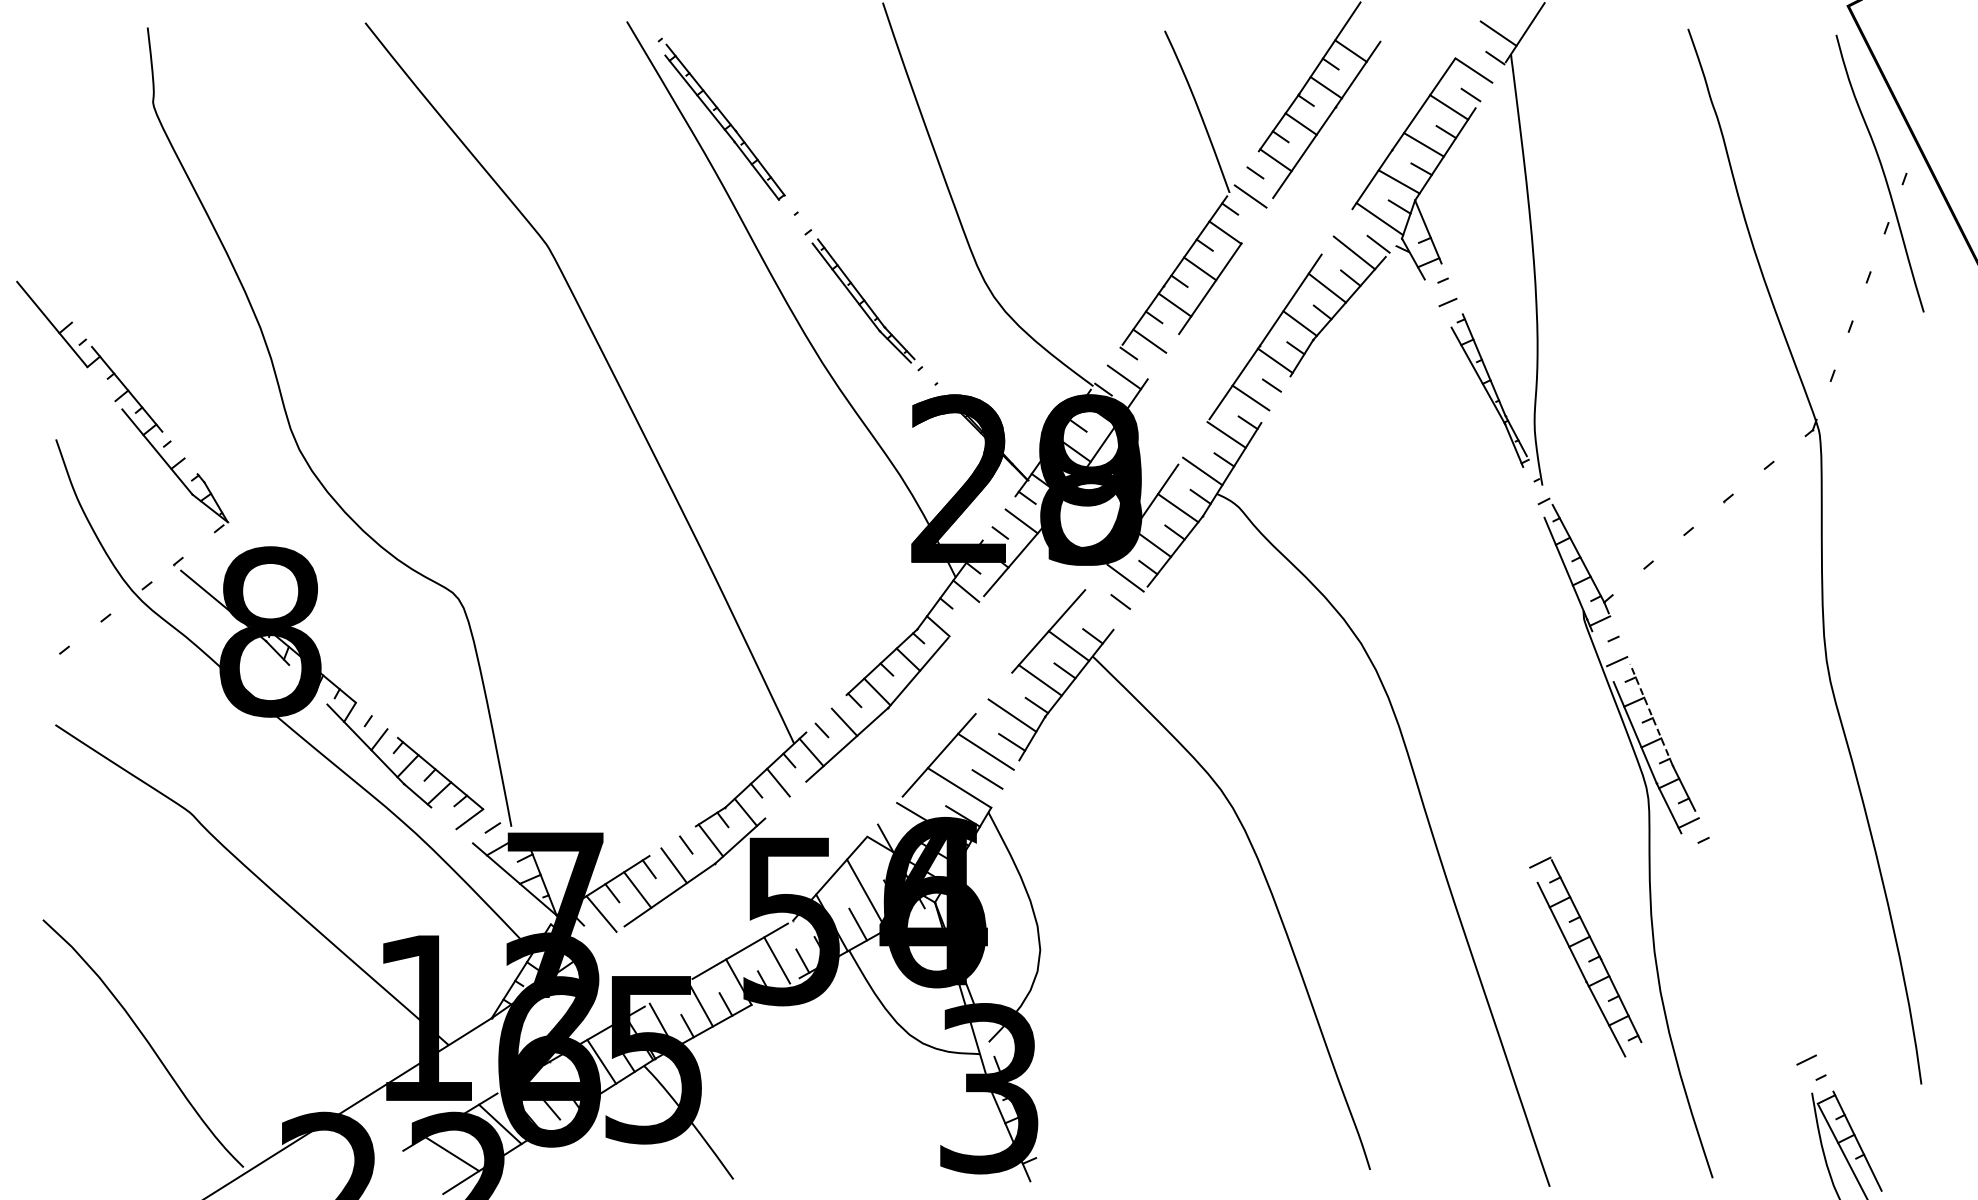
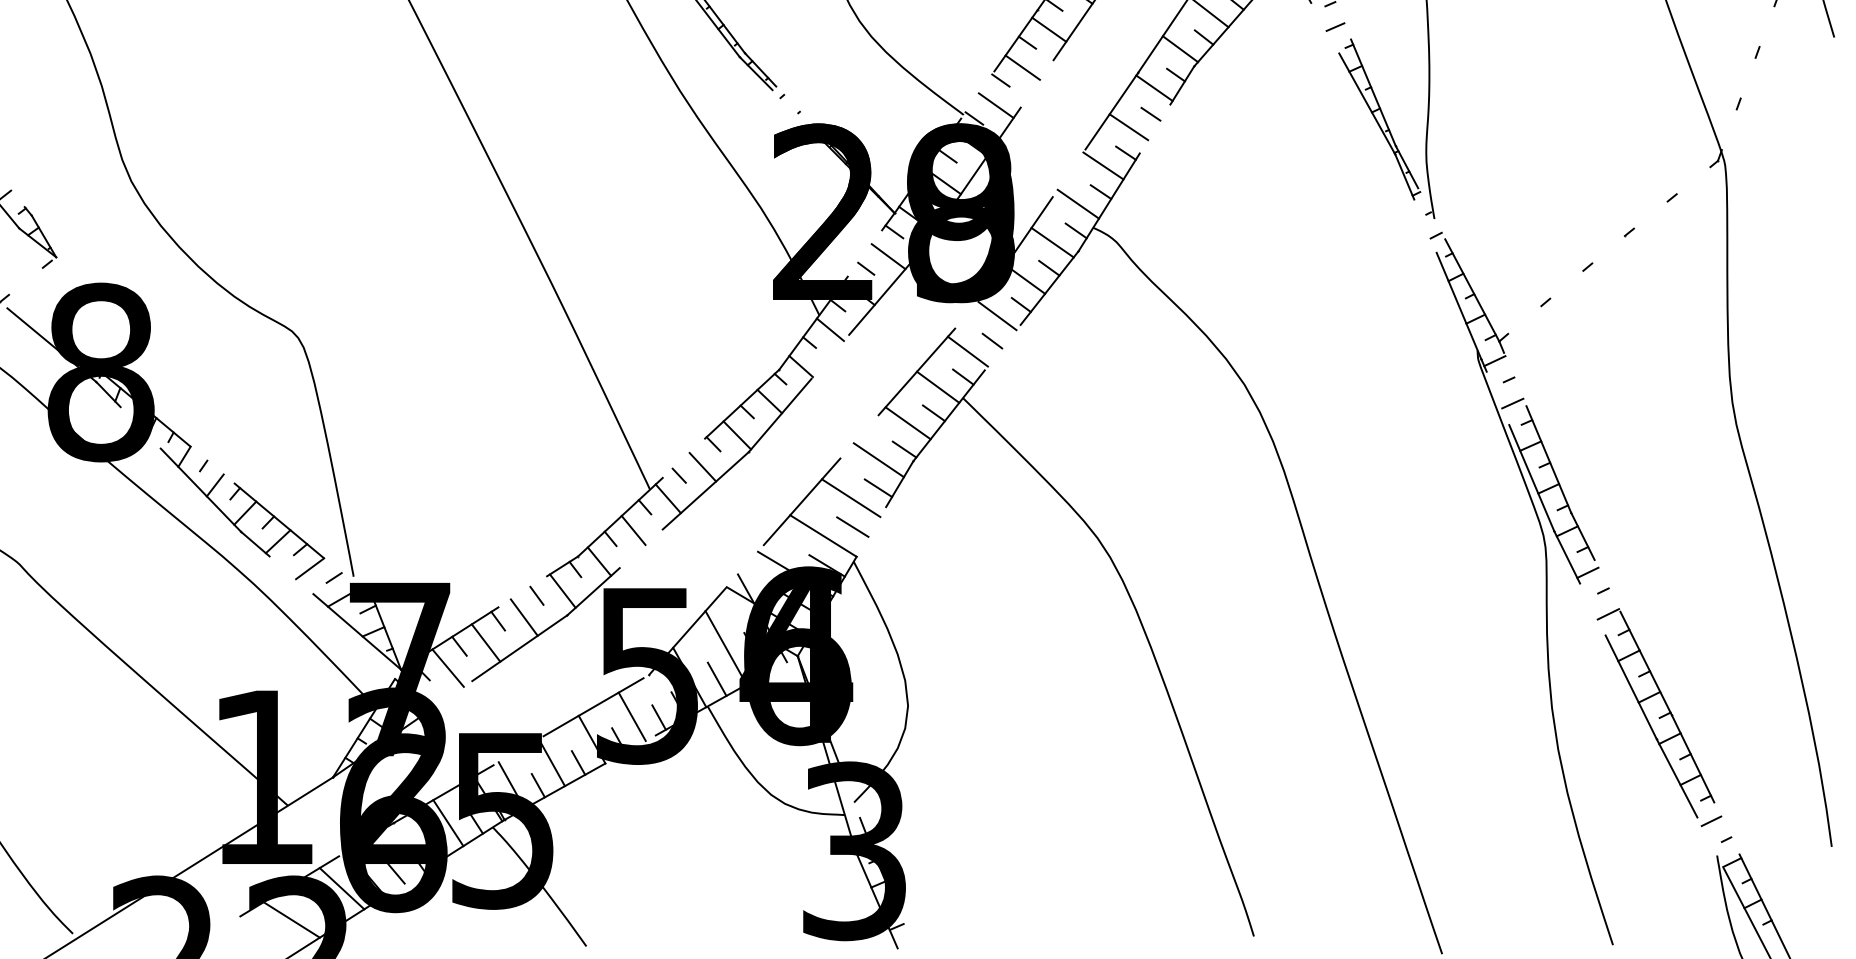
line: (1097, 611) -> (968, 351), added
line: (1651, 714) -> (1548, 459), dashed -> solid
part: (1585, 956) -> (1655, 712), moved

